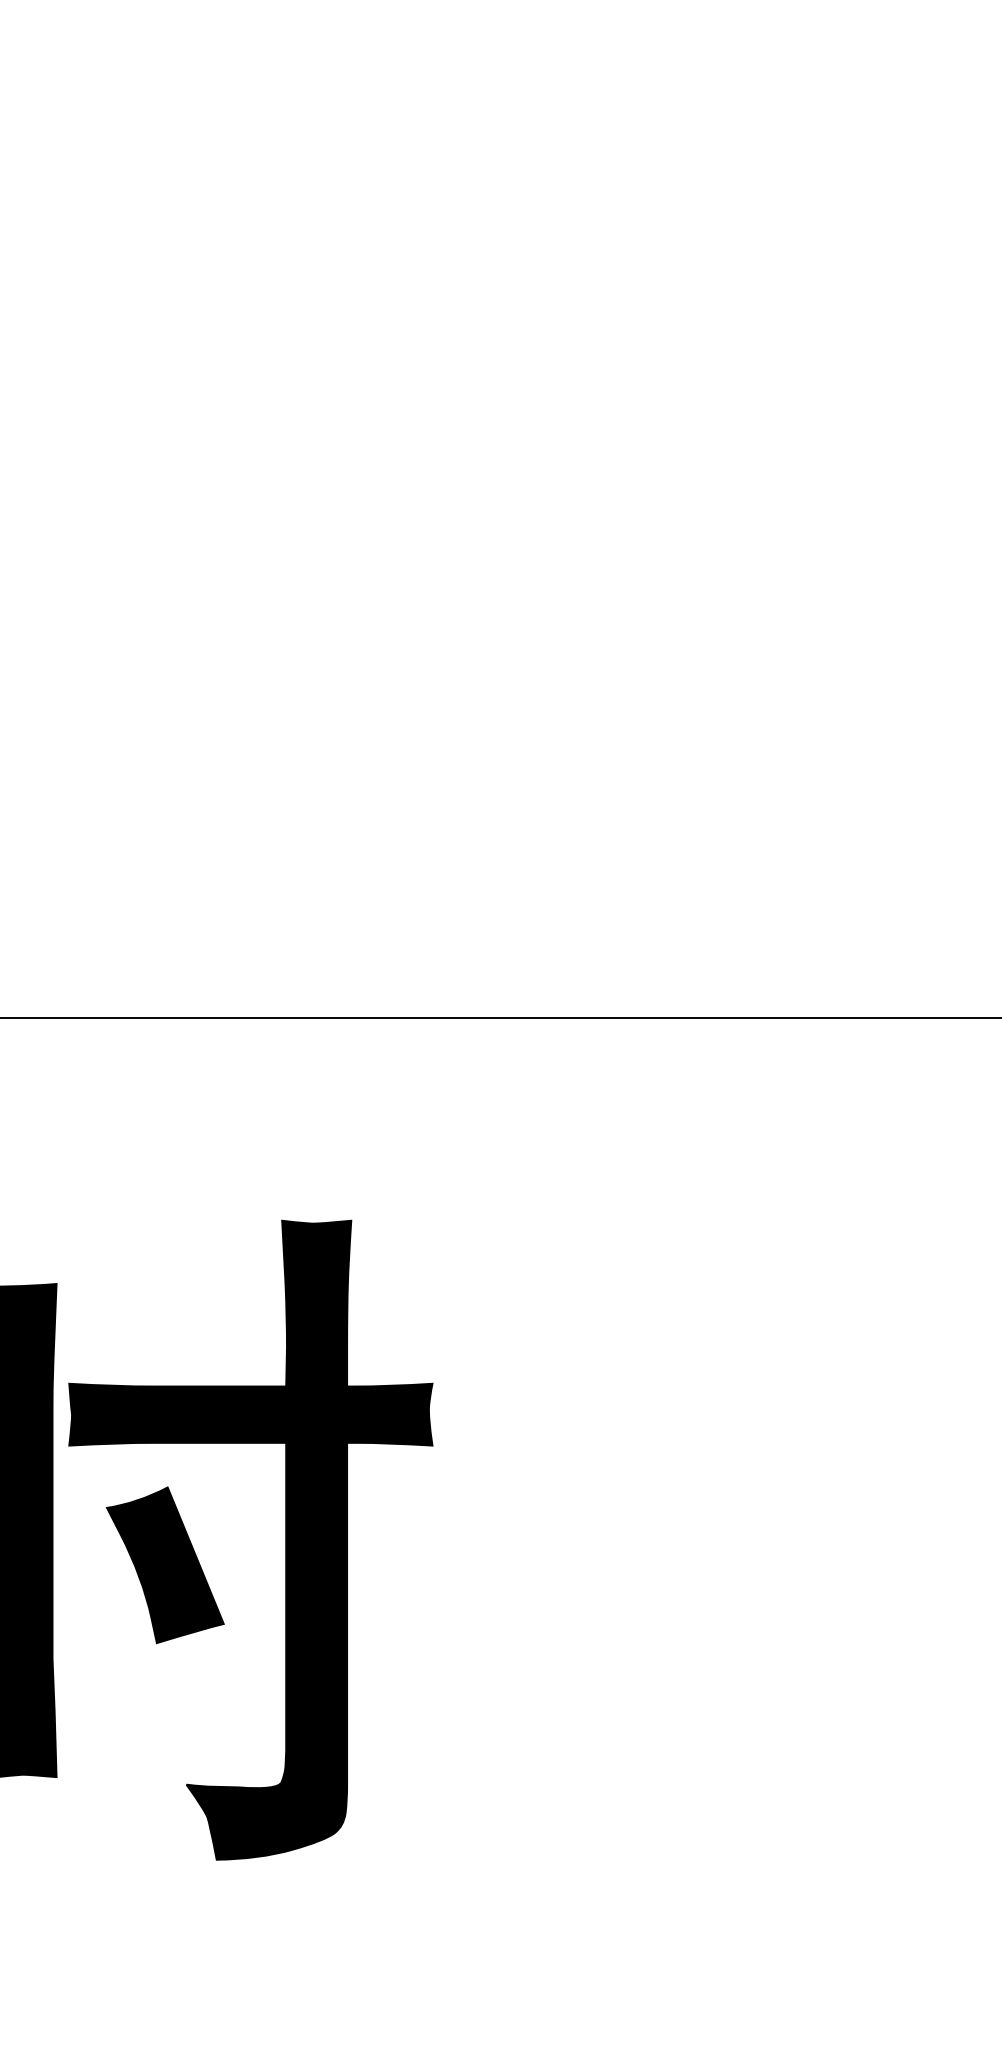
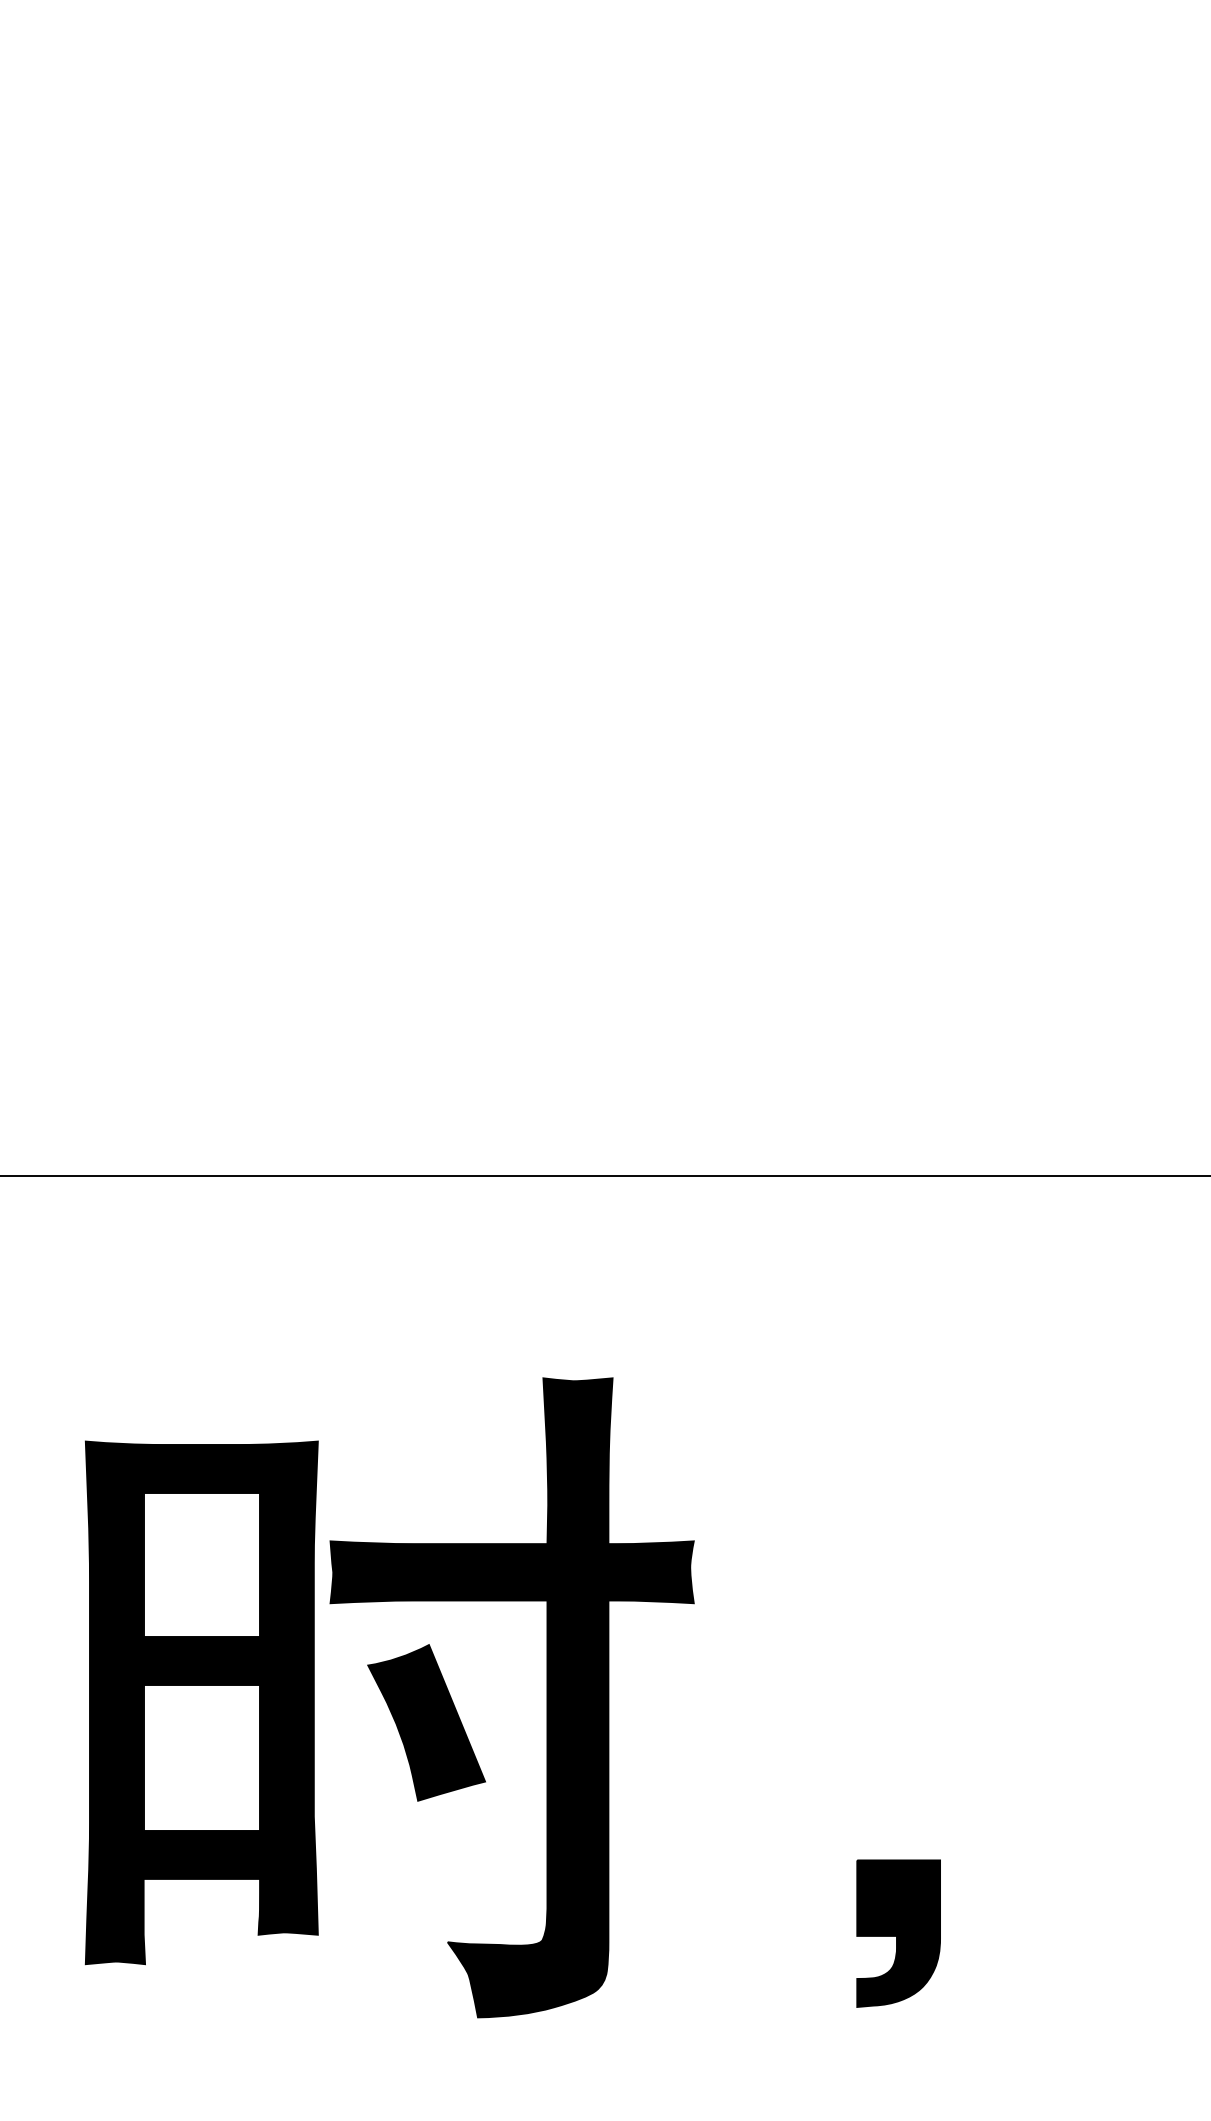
part: (637, 1775) -> (898, 1933), added

